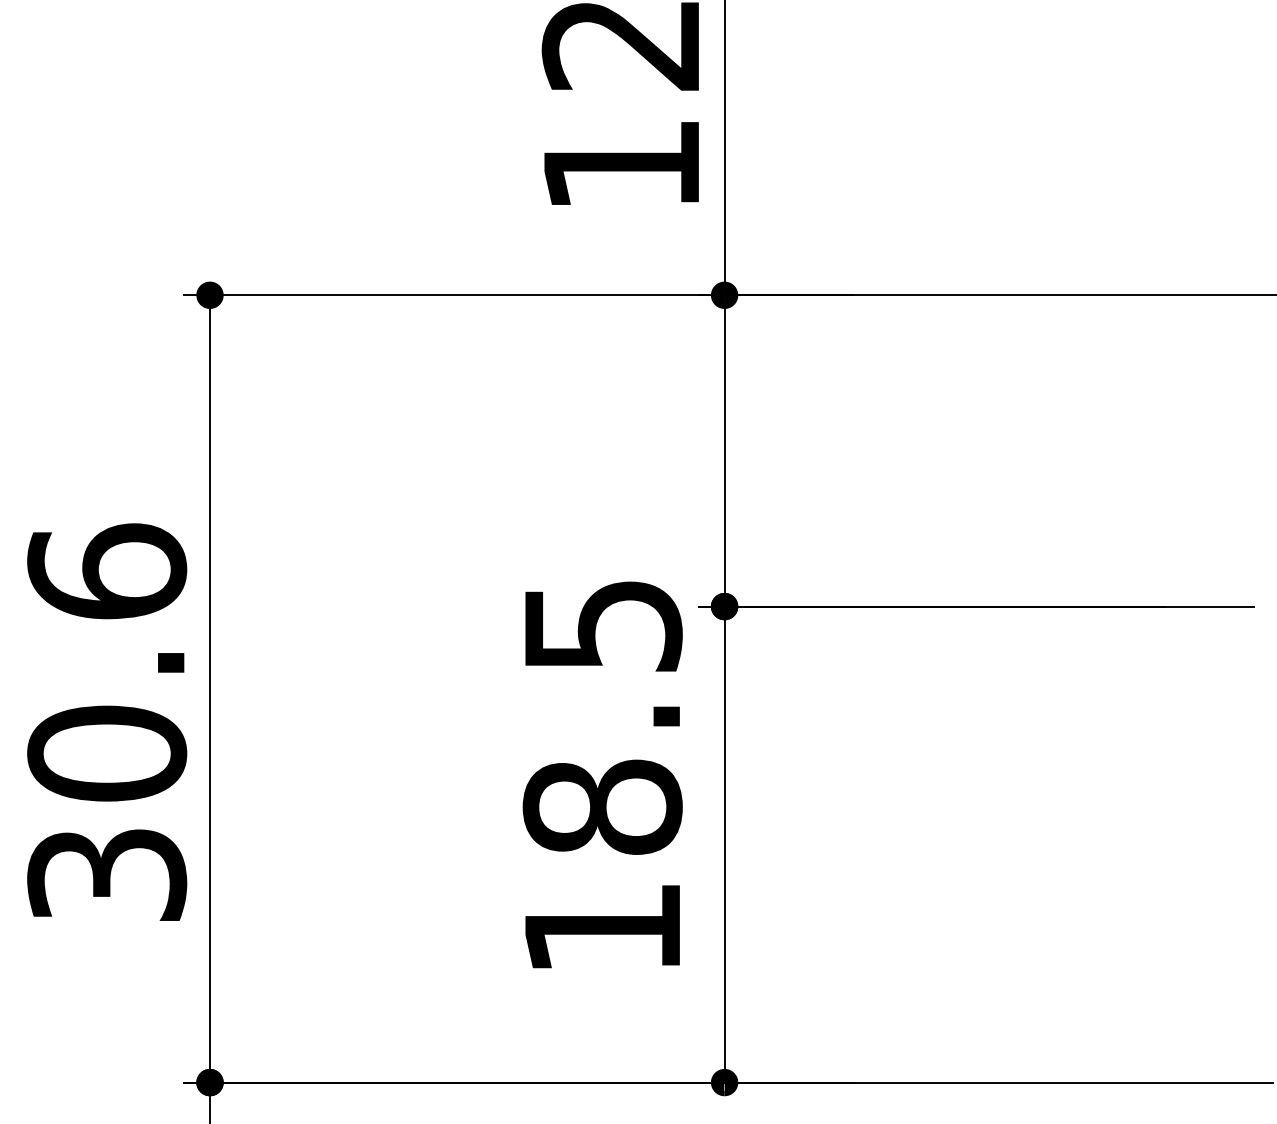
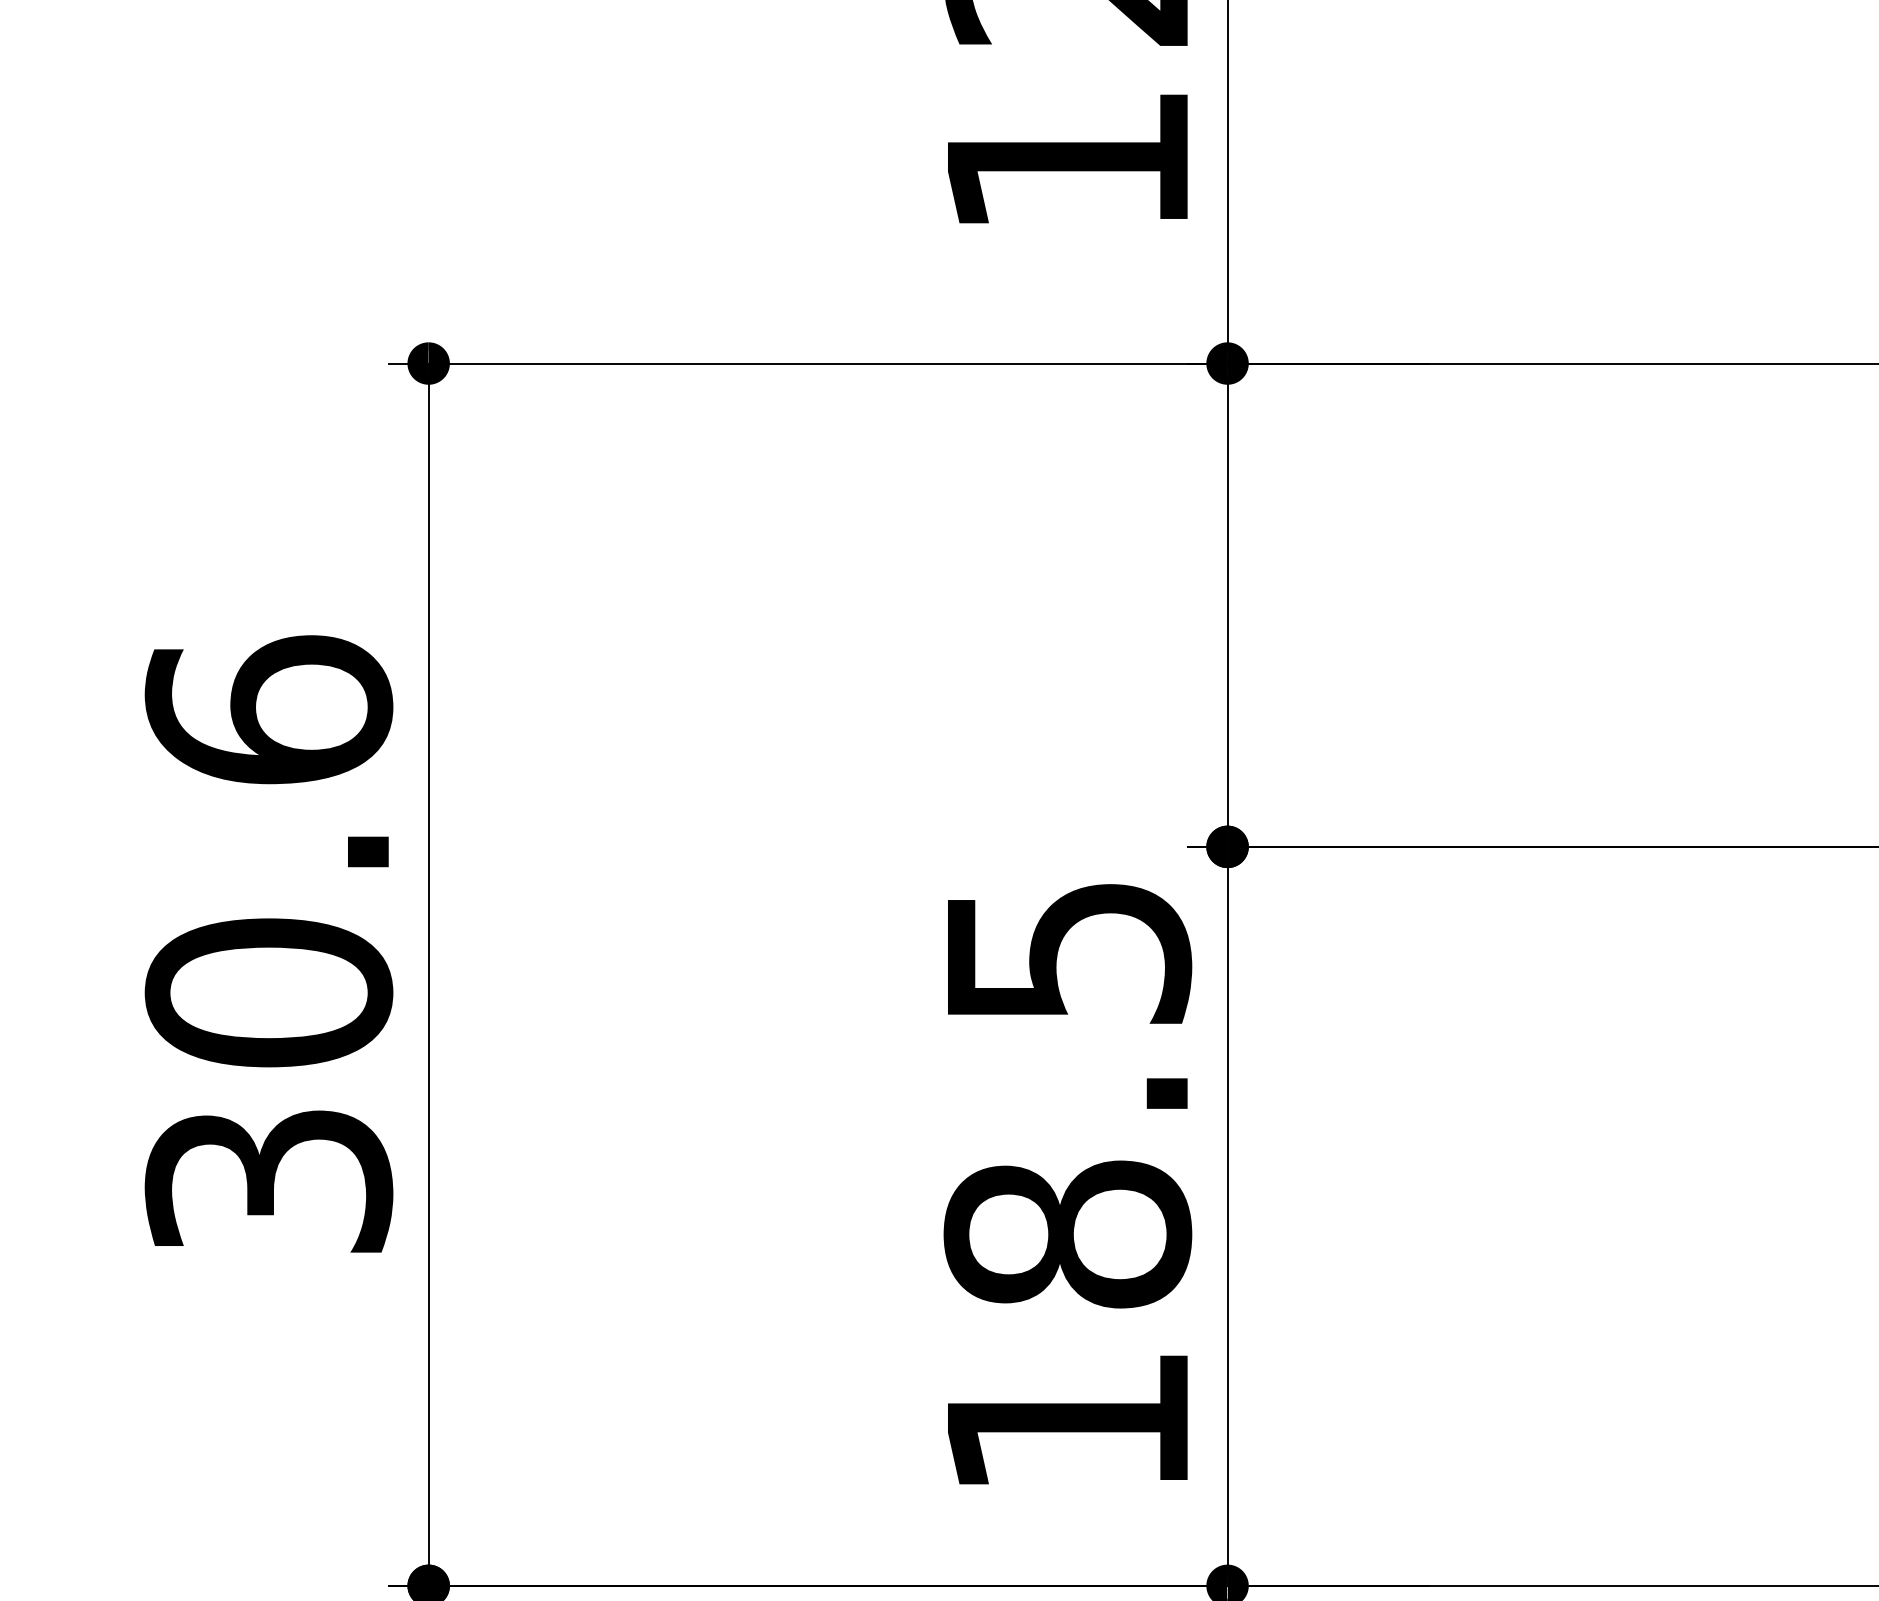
text: (107, 721) -> (269, 942), moved
text: (602, 774) -> (1067, 1183), moved

